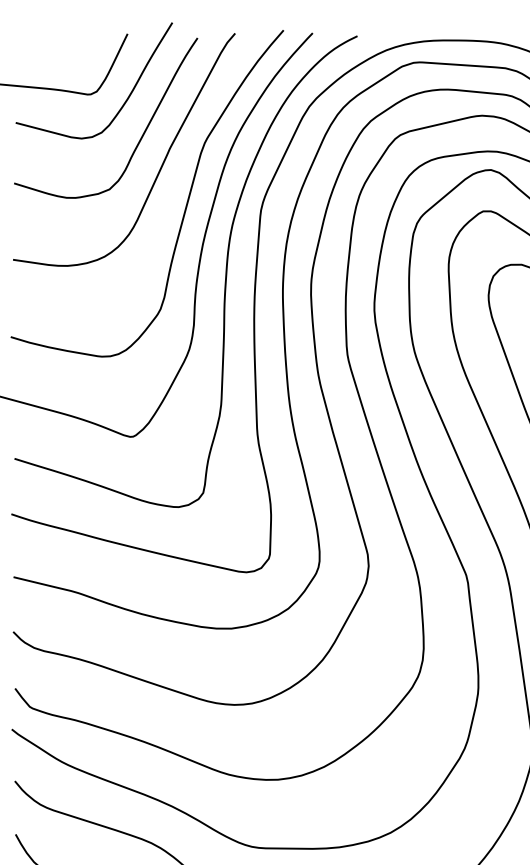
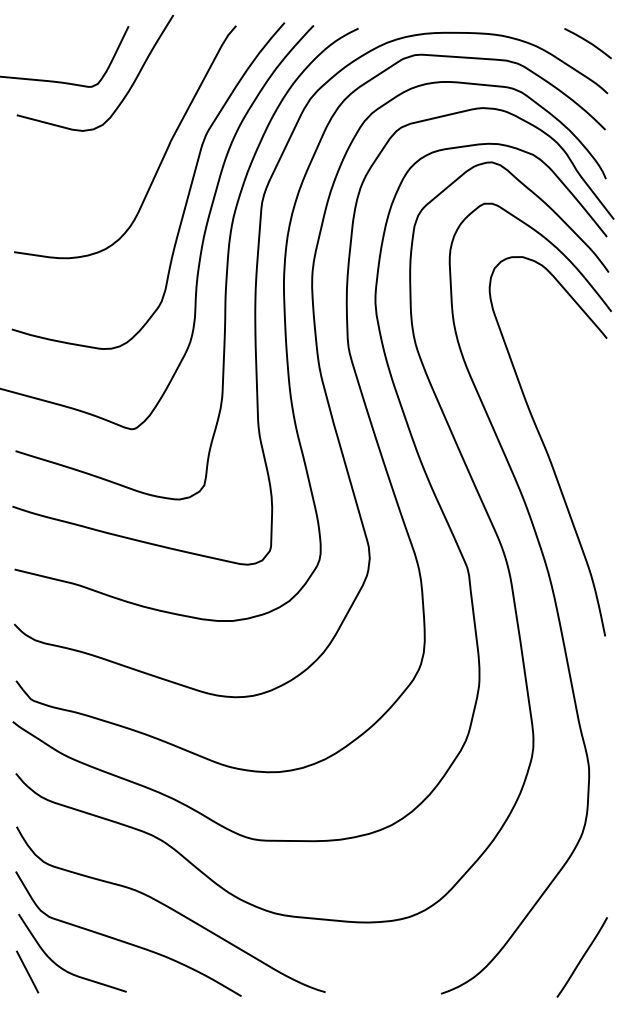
curve: (141, 136) -> (142, 128), removed

